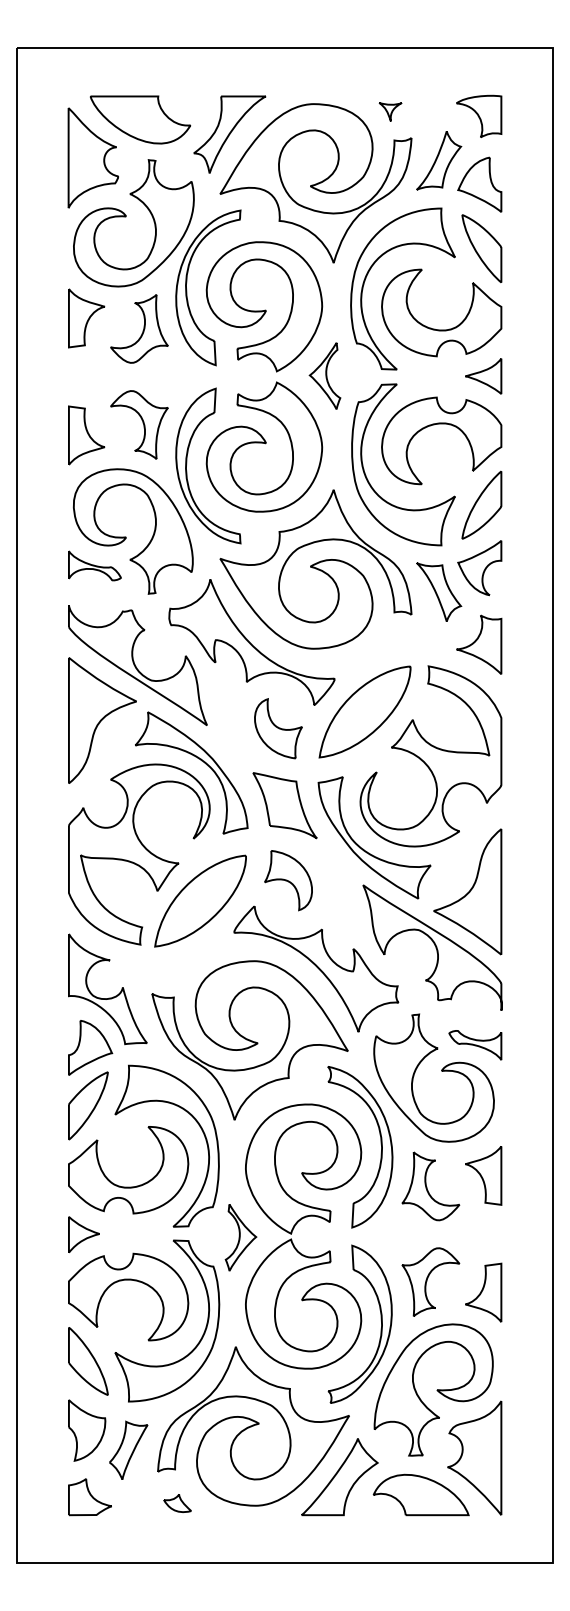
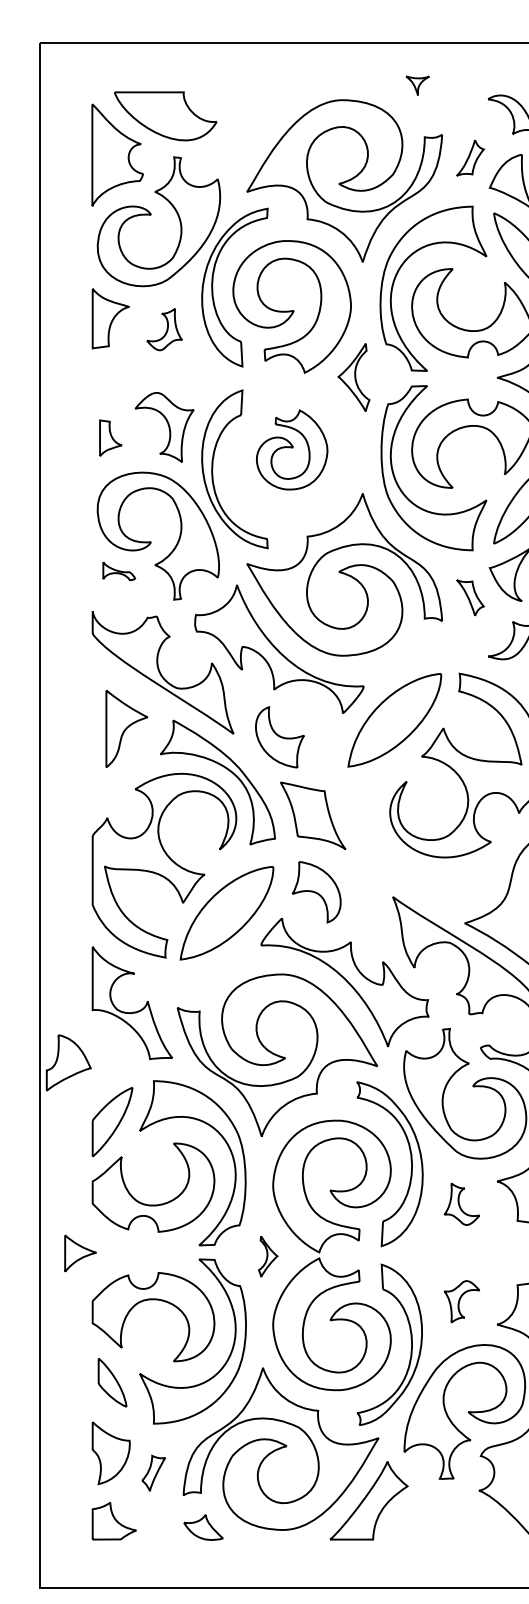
part: (390, 111) -> (417, 85), moved
part: (229, 134) -> (256, 131), removed
part: (439, 160) -> (470, 157), size x0.6
part: (139, 328) -> (164, 329), size x0.6
part: (86, 435) -> (110, 438), size x0.6
part: (264, 446) -> (292, 449), size x0.6
part: (94, 565) -> (118, 570), size x0.6
part: (439, 591) -> (470, 597), size x0.6
part: (102, 720) -> (126, 728), size x0.6
part: (278, 728) -> (279, 737), moved
part: (363, 848) -> (393, 859), removed
part: (90, 1047) -> (68, 1062), moved
part: (430, 1186) -> (461, 1204), size x0.6
part: (83, 1234) -> (80, 1253), moved
part: (240, 1237) -> (267, 1256), size x0.6
part: (430, 1281) -> (461, 1301), size x0.6
part: (88, 1361) -> (112, 1382), size x0.7
part: (128, 1449) -> (153, 1472), size x0.6
part: (420, 1494) -> (451, 1518), removed
part: (177, 1503) -> (203, 1527), size x1.4

